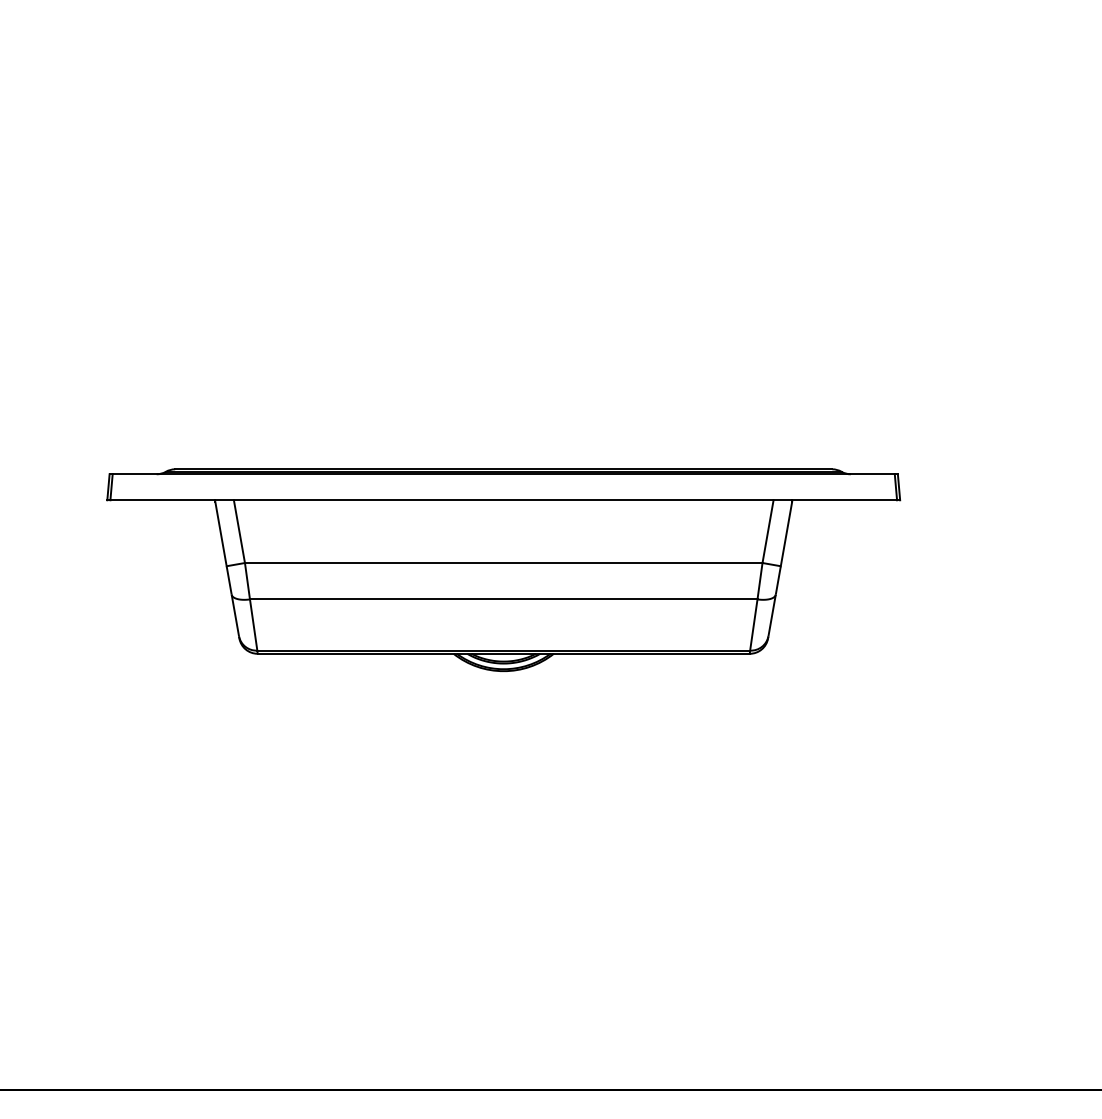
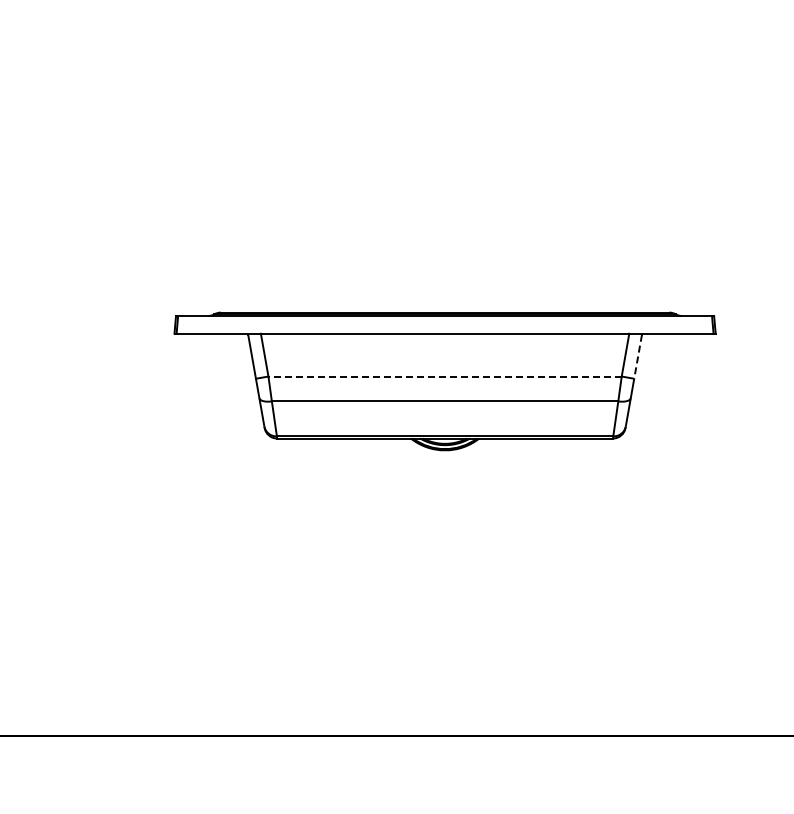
line: (787, 535) -> (638, 357), solid -> dashed
line: (504, 562) -> (445, 376), solid -> dashed

